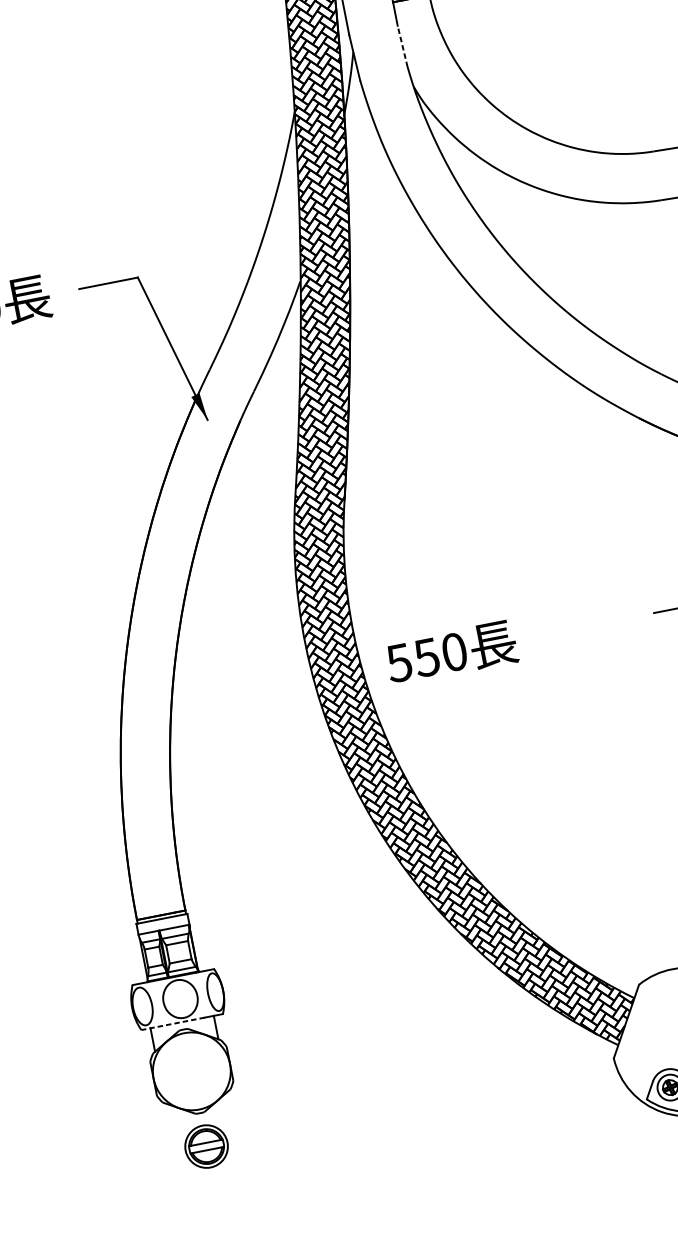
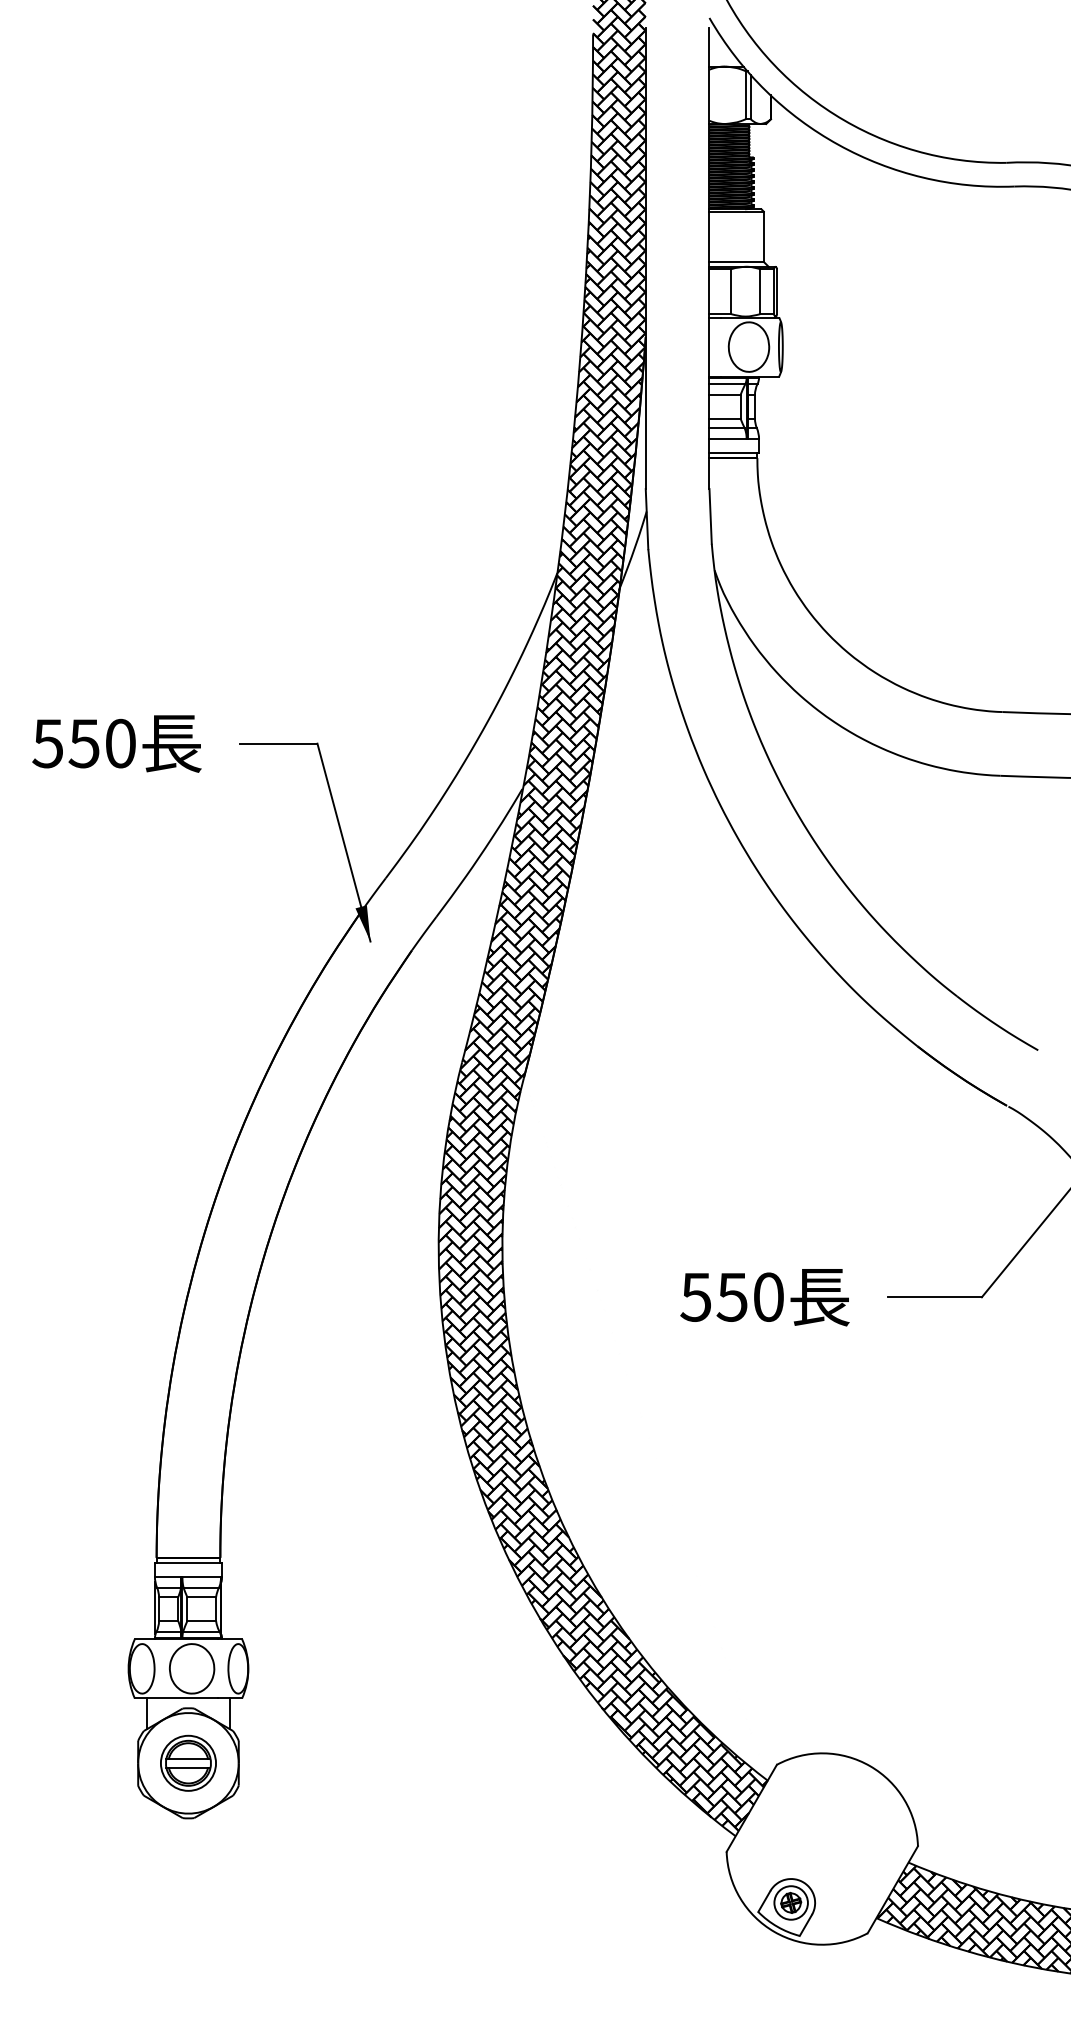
line: (402, 45) -> (710, 515), dashed -> solid
text: (451, 652) -> (764, 1297), moved
line: (173, 1023) -> (176, 1698), dashed -> solid
part: (206, 1145) -> (188, 1762), moved

